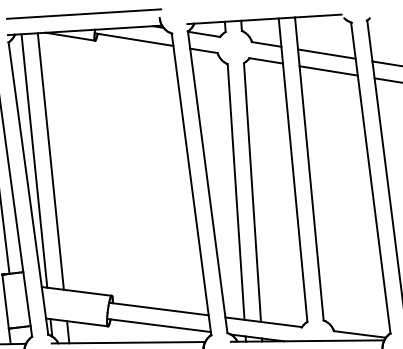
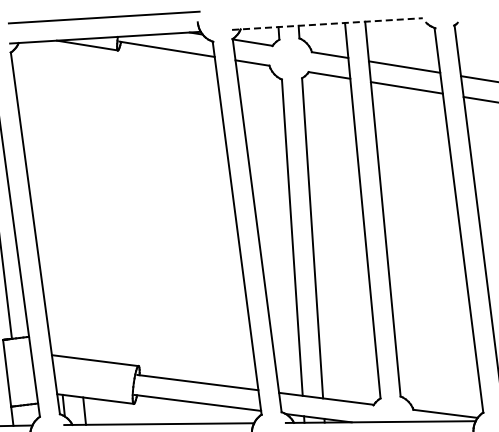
line: (264, 19) -> (327, 24), solid -> dashed
line: (34, 161) -> (42, 199), removed
line: (51, 161) -> (63, 199), removed

